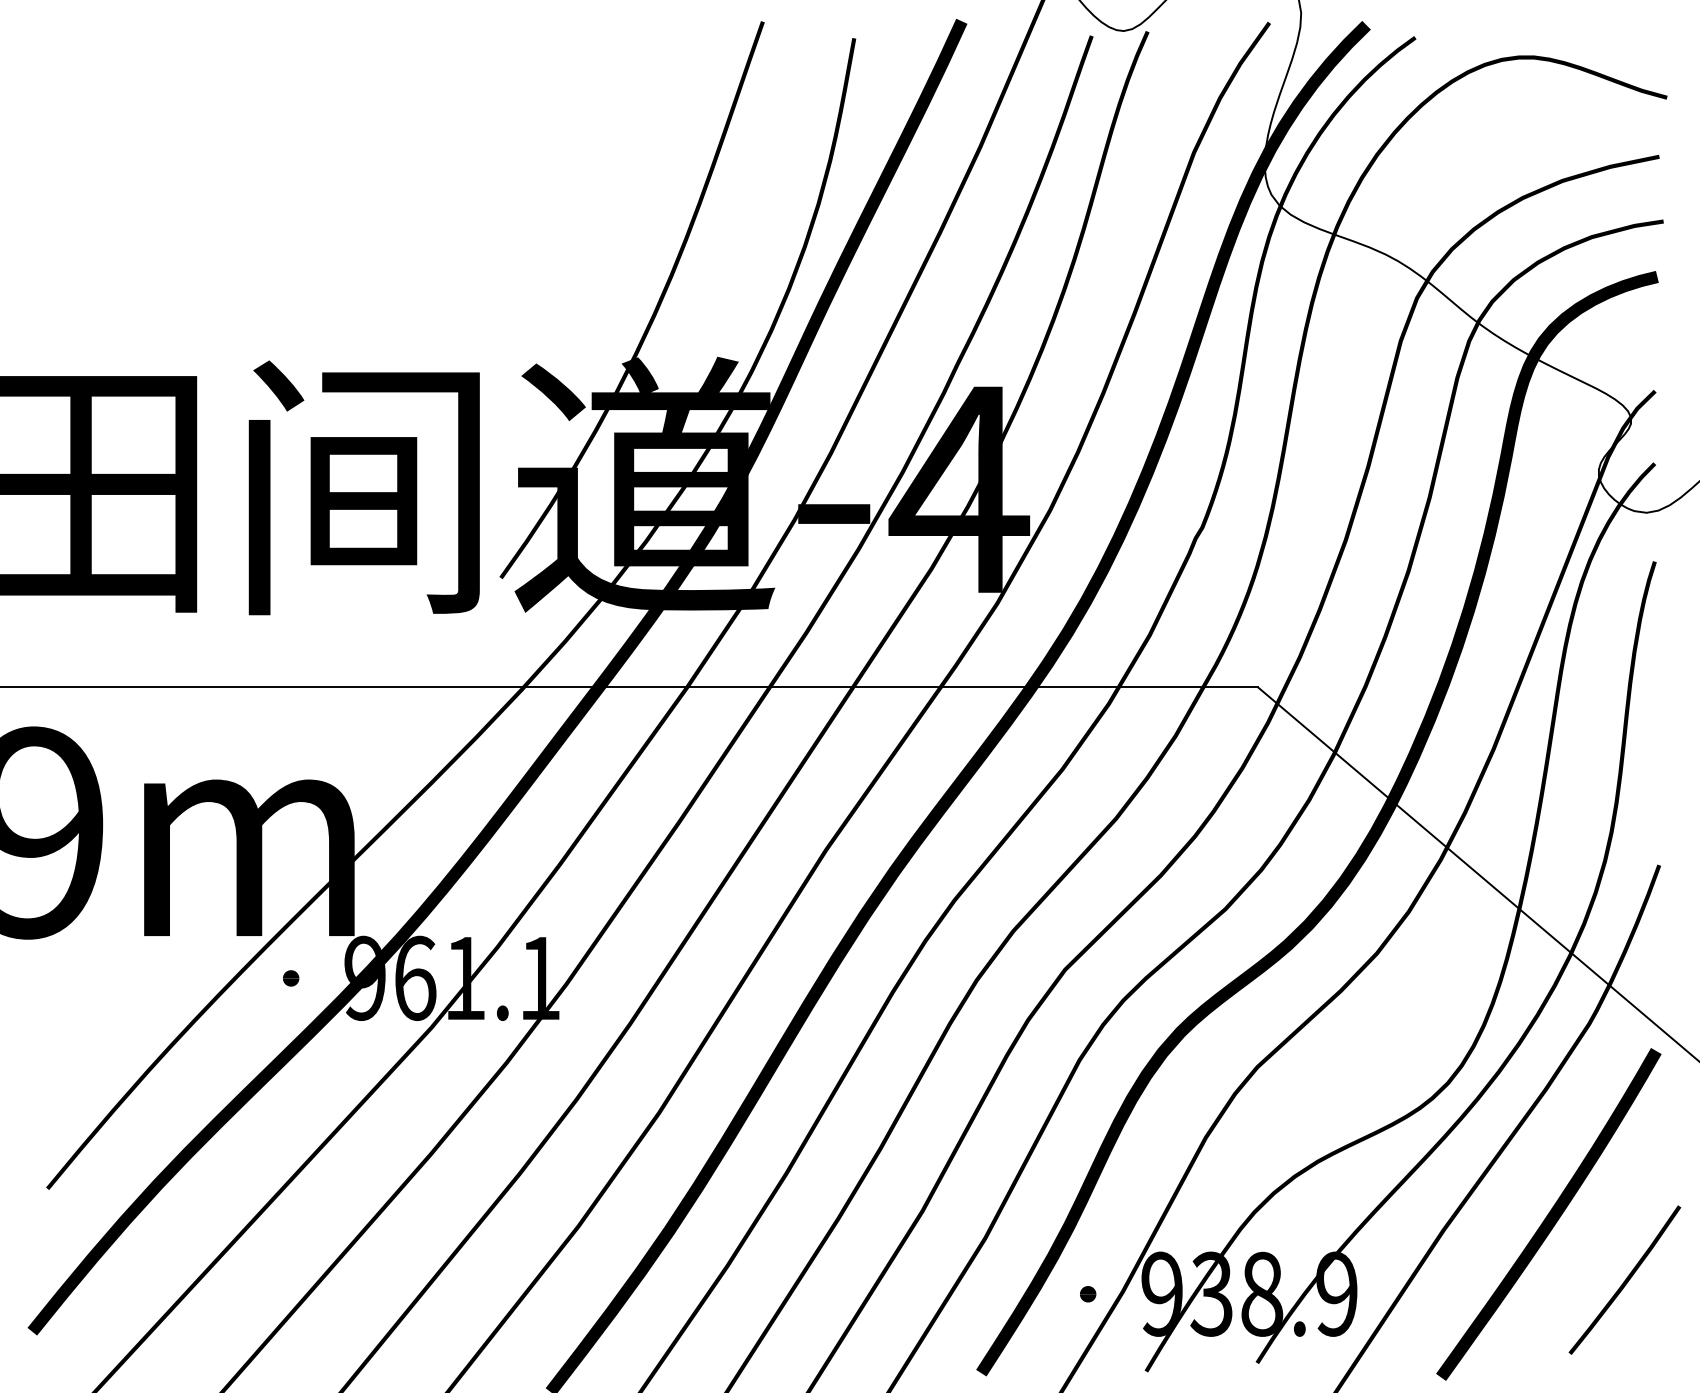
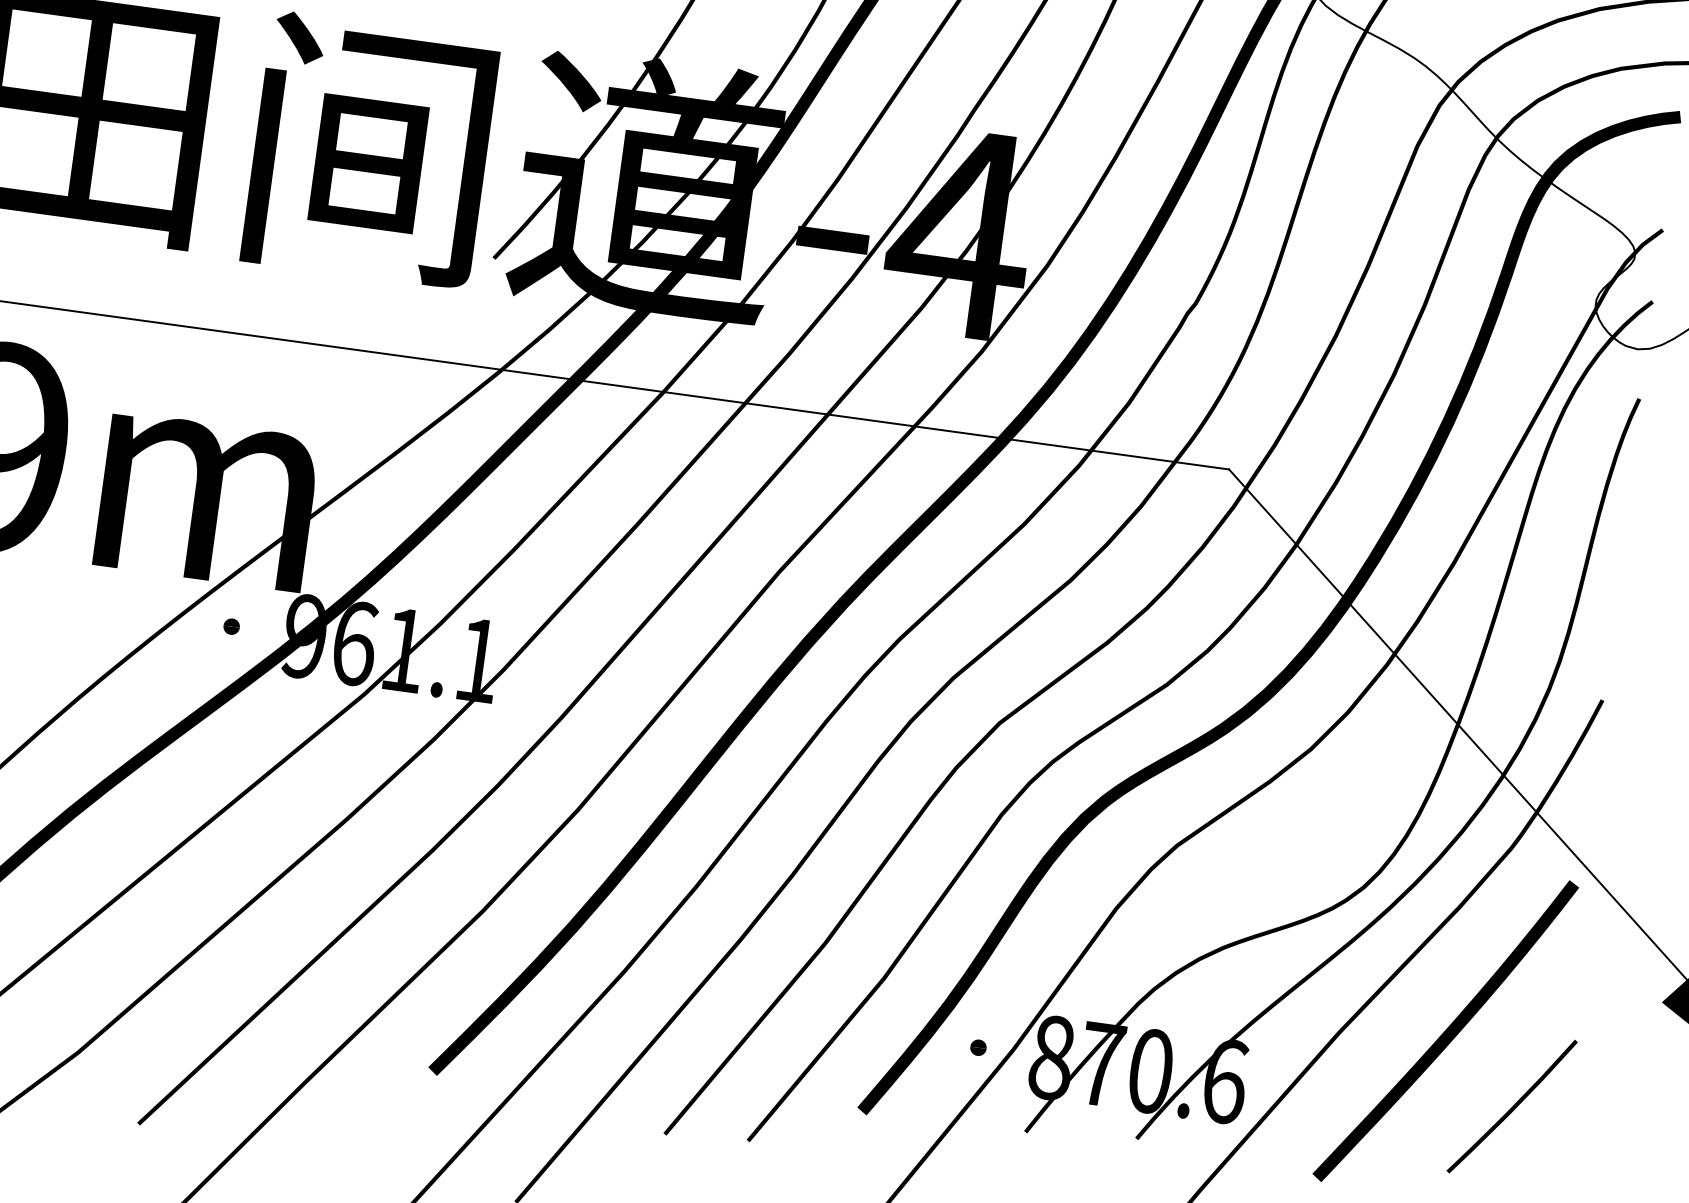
text: (1249, 1293) -> (1138, 1068), 938.9 -> 870.6

